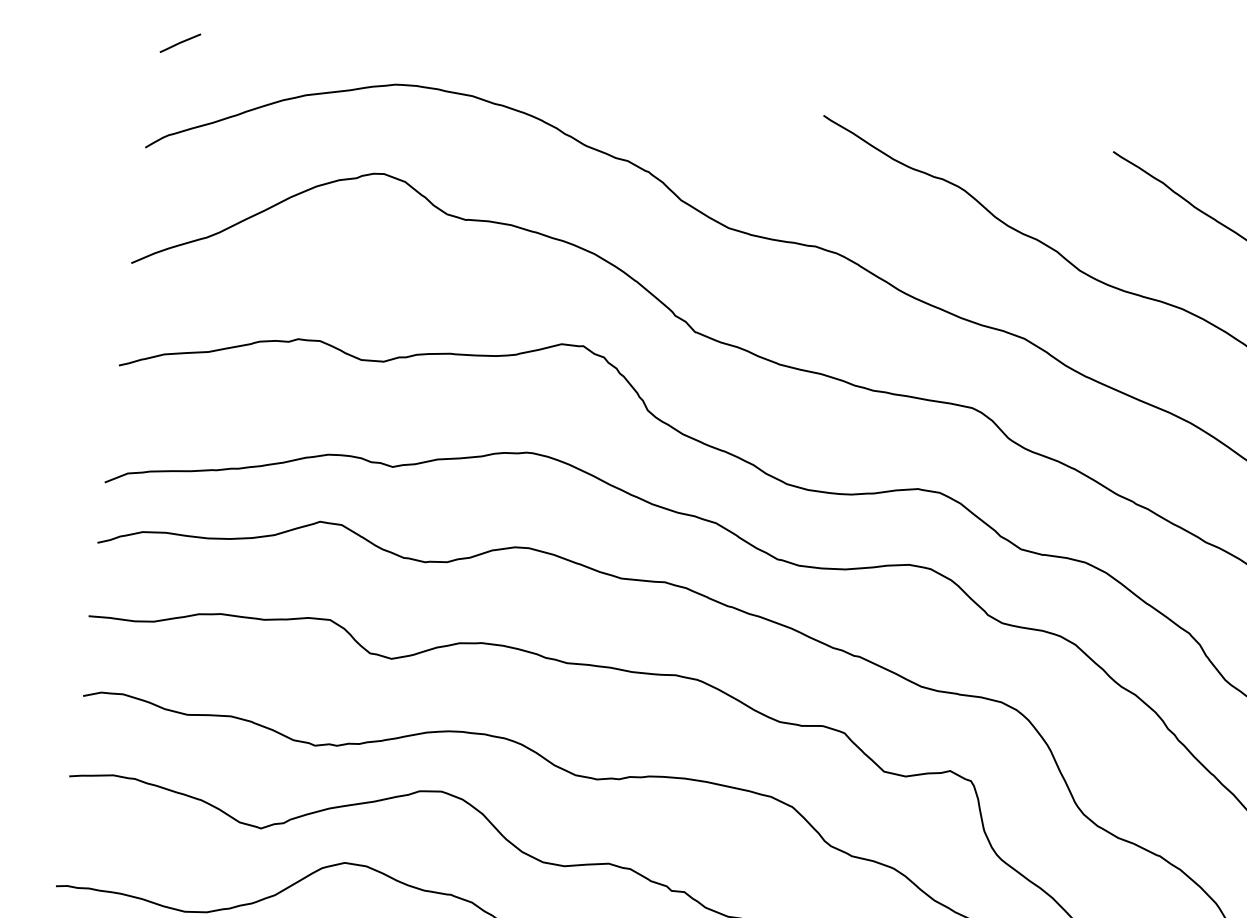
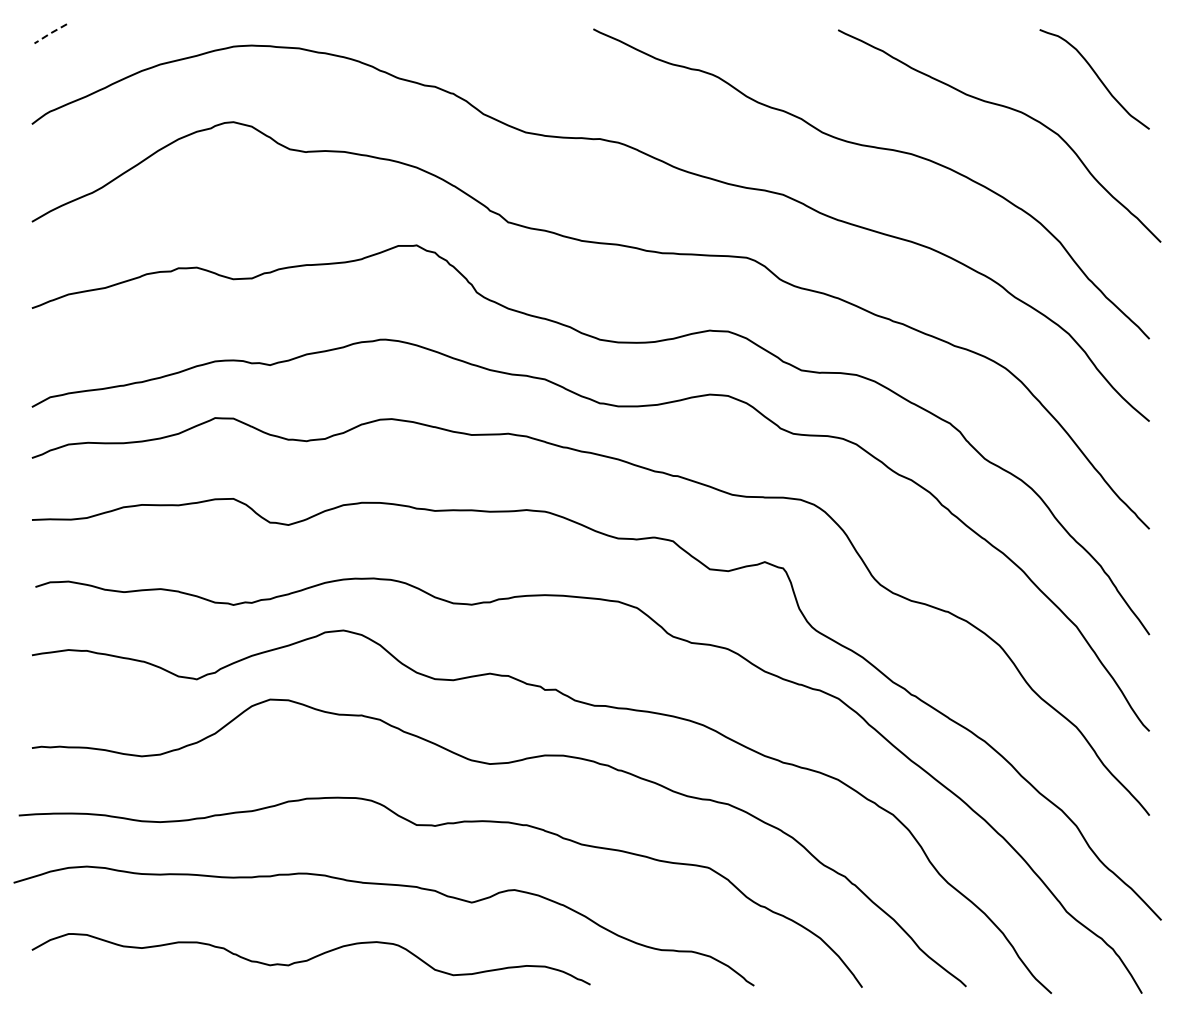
line: (180, 42) -> (50, 33), solid -> dashed

